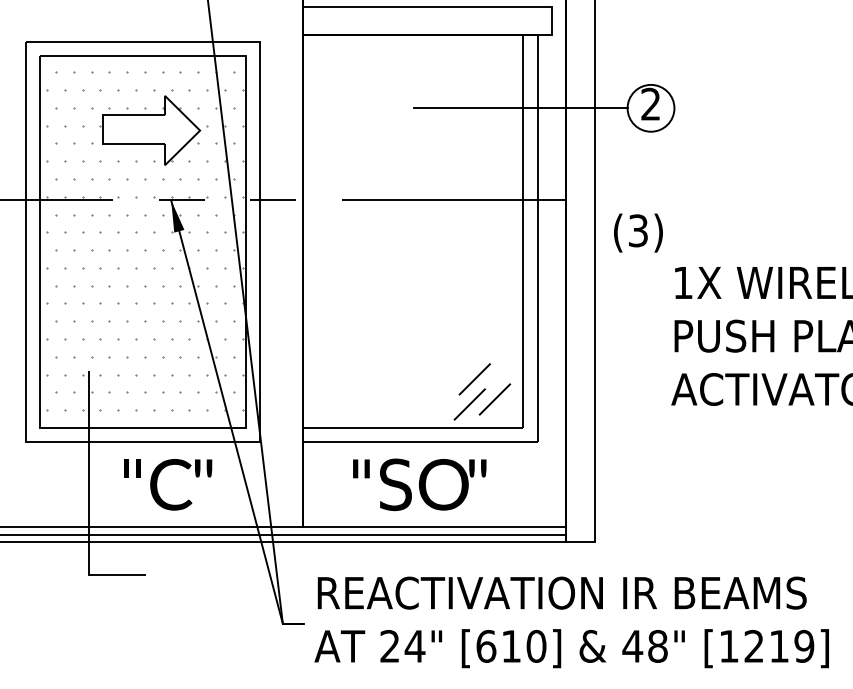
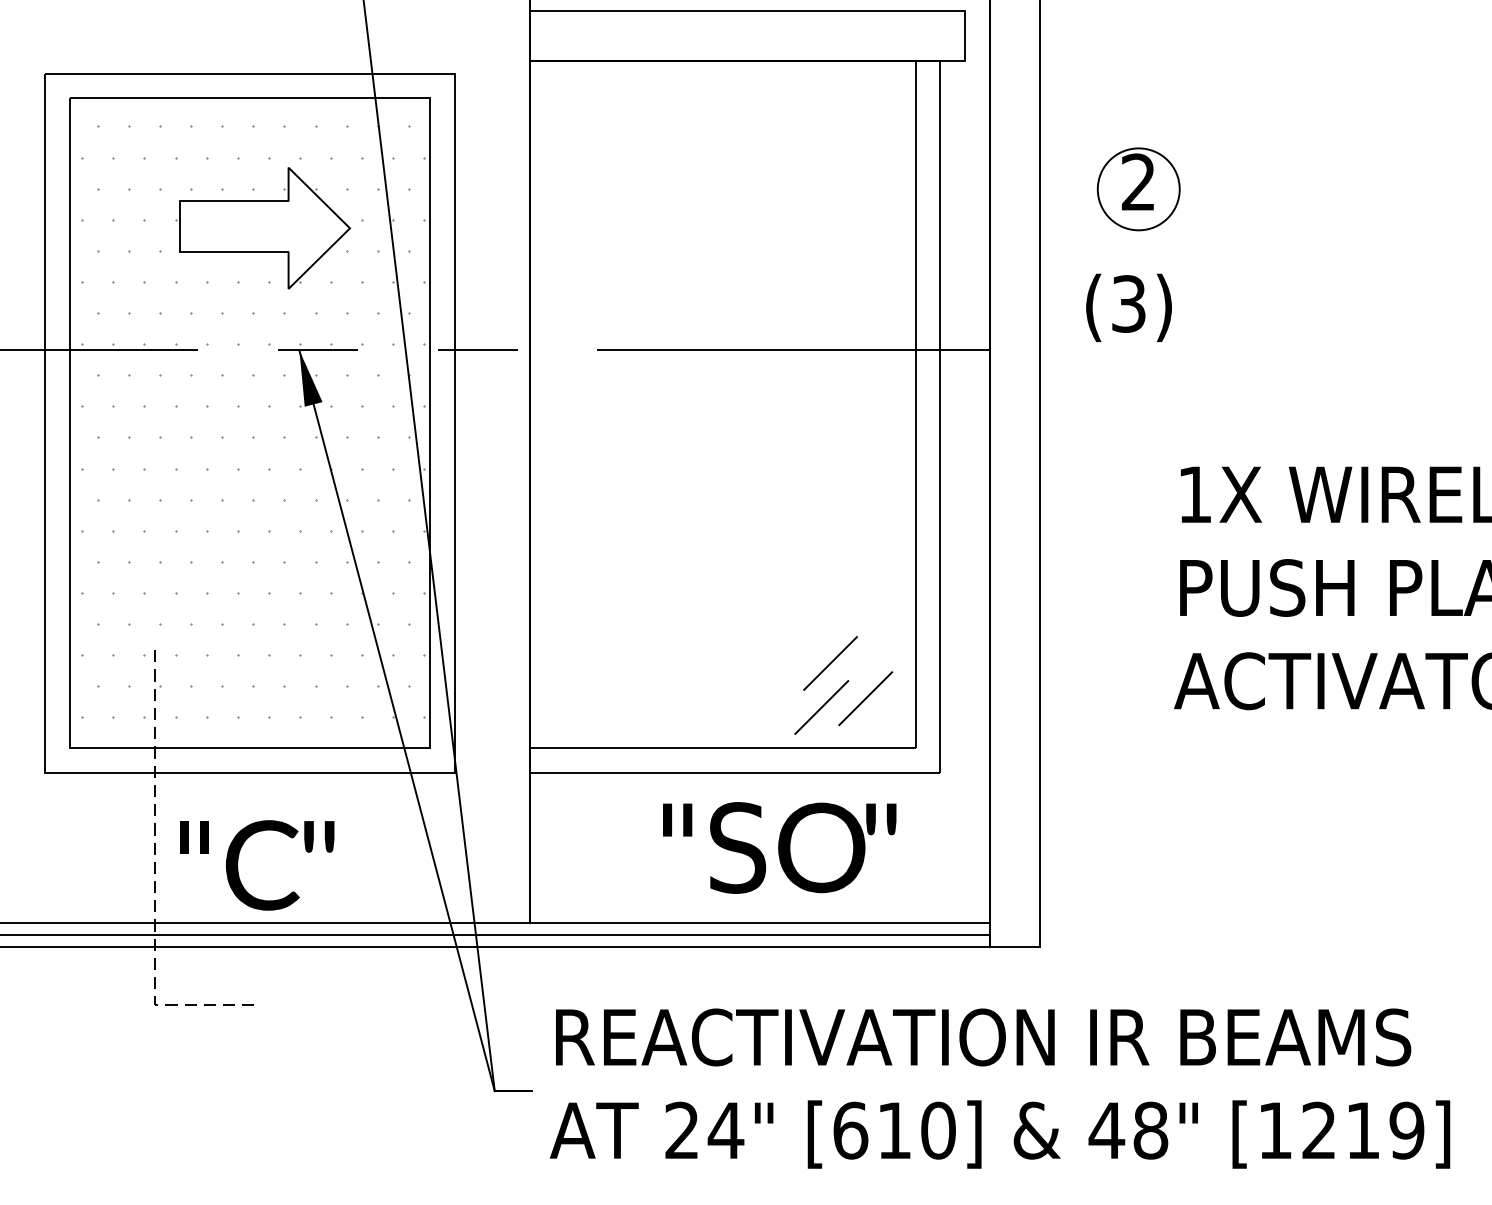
line: (520, 108) -> (910, 189), removed
text: (638, 232) -> (1129, 306), moved
text: (168, 484) -> (257, 864), moved
text: (419, 484) -> (779, 847), moved
line: (88, 501) -> (154, 877), solid -> dashed

